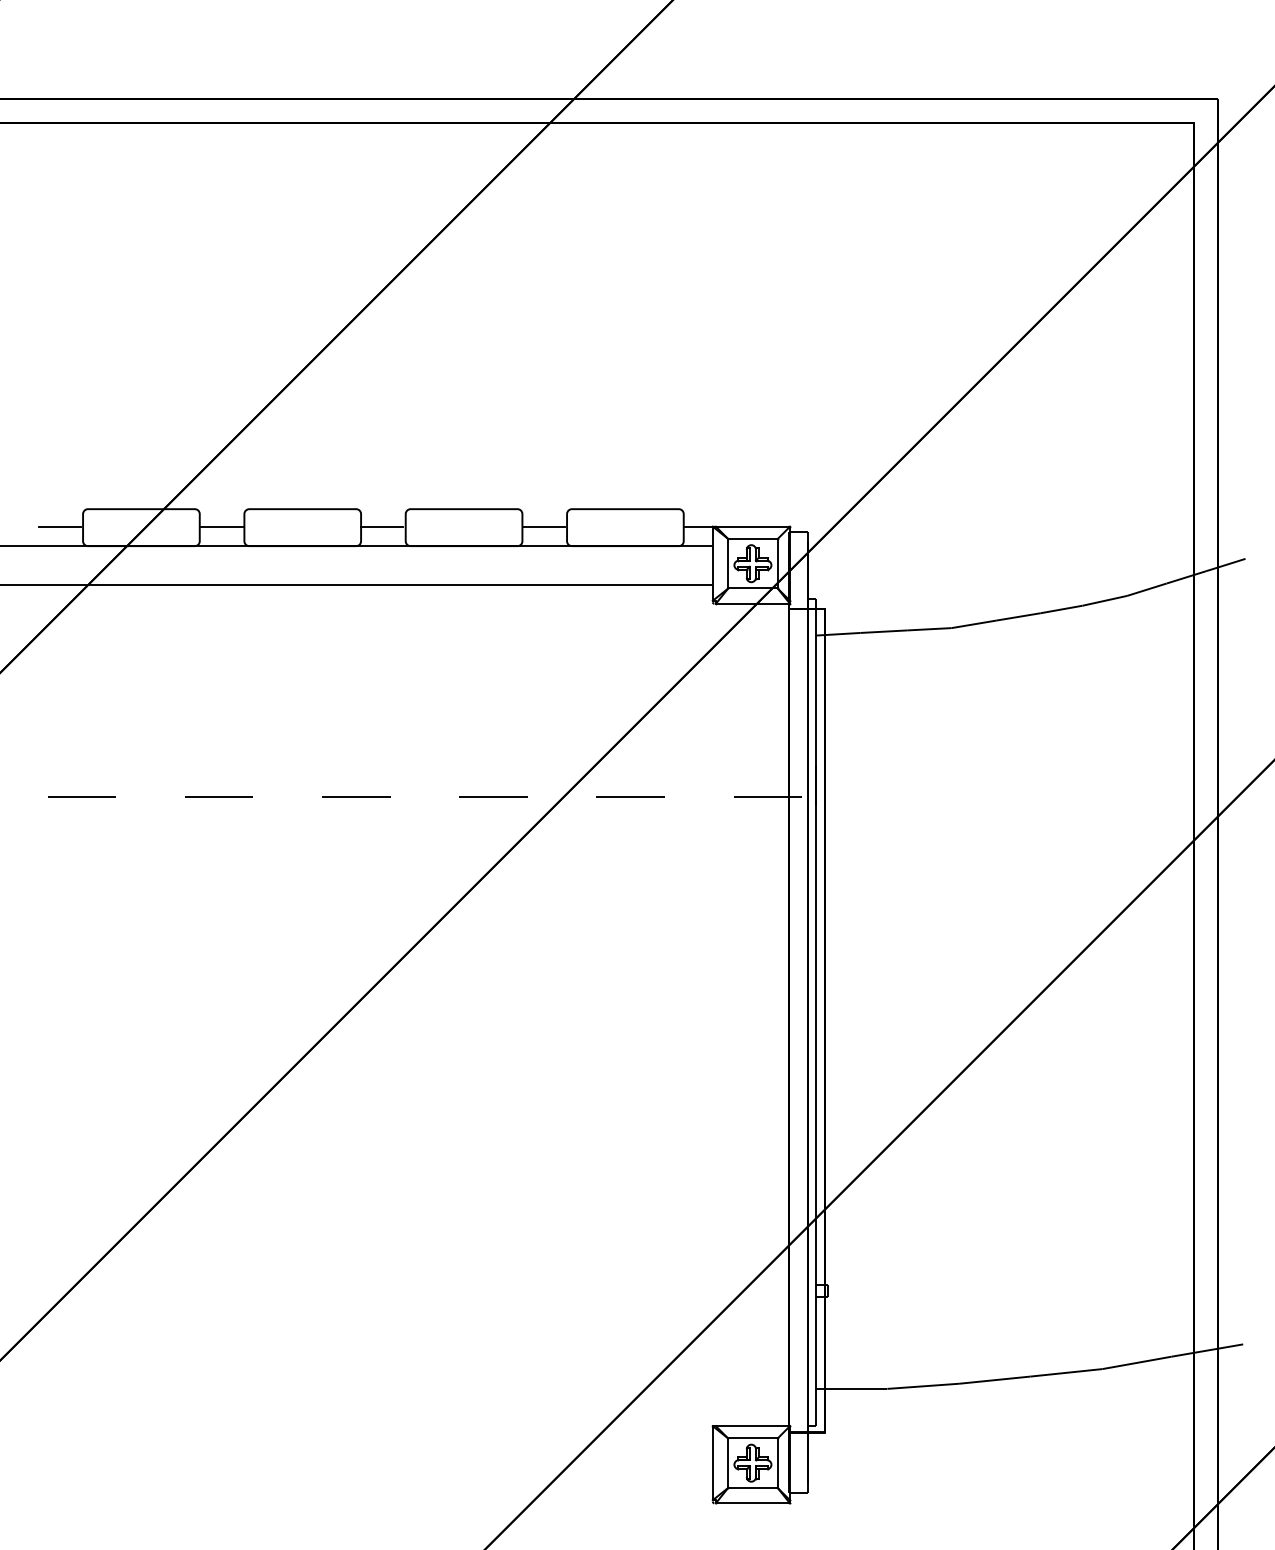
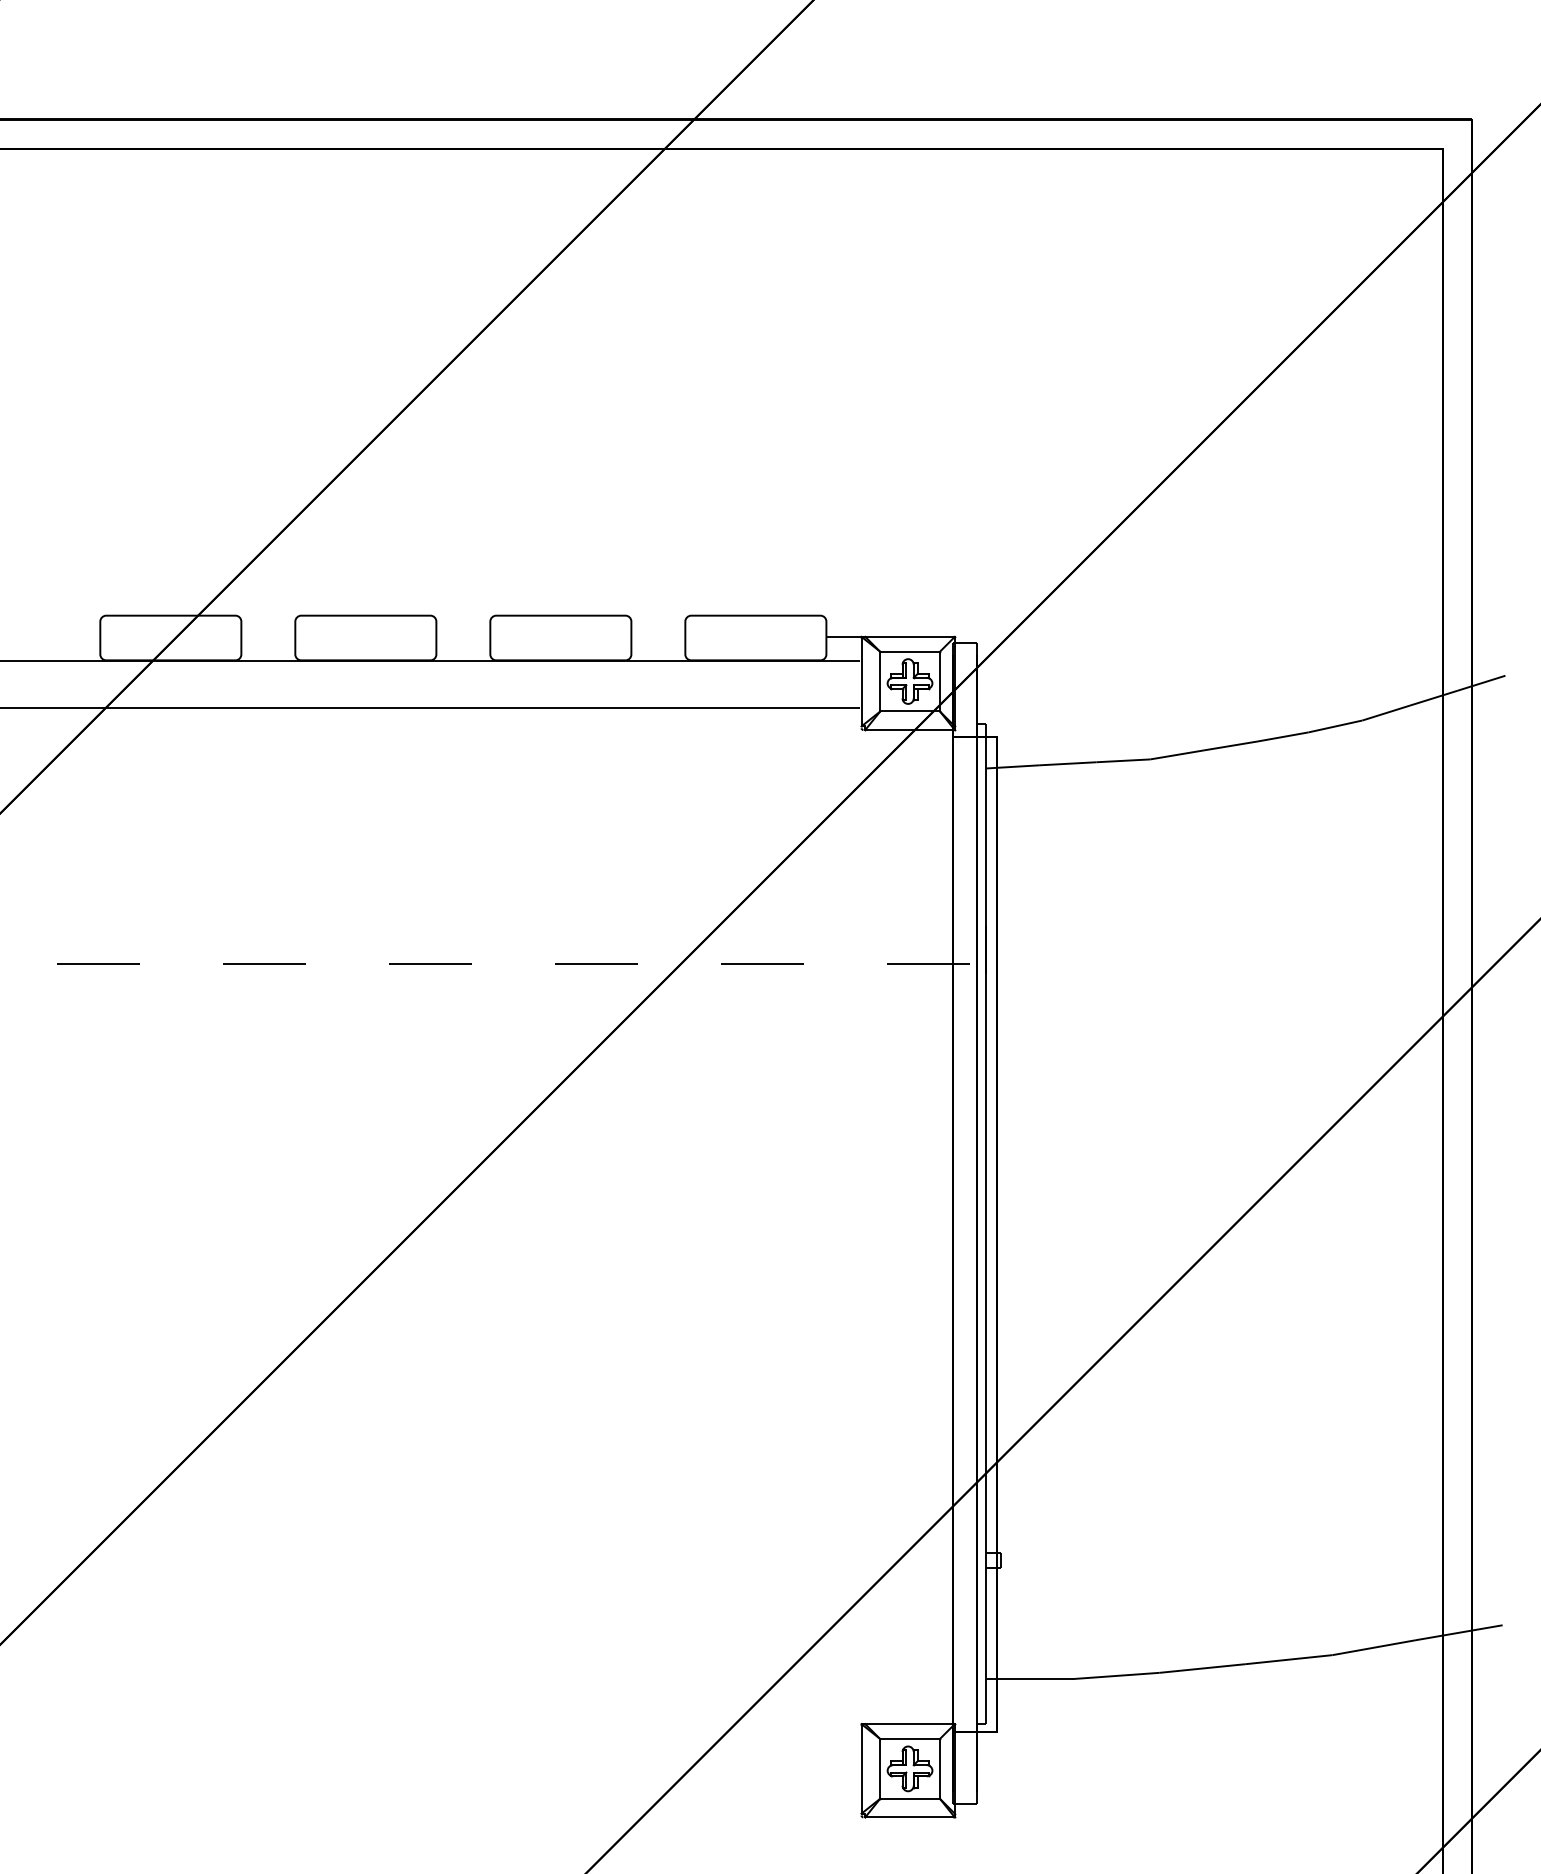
line: (59, 526) -> (71, 636), removed
line: (222, 526) -> (268, 636), removed
line: (381, 526) -> (461, 636), removed
line: (544, 526) -> (658, 636), removed

